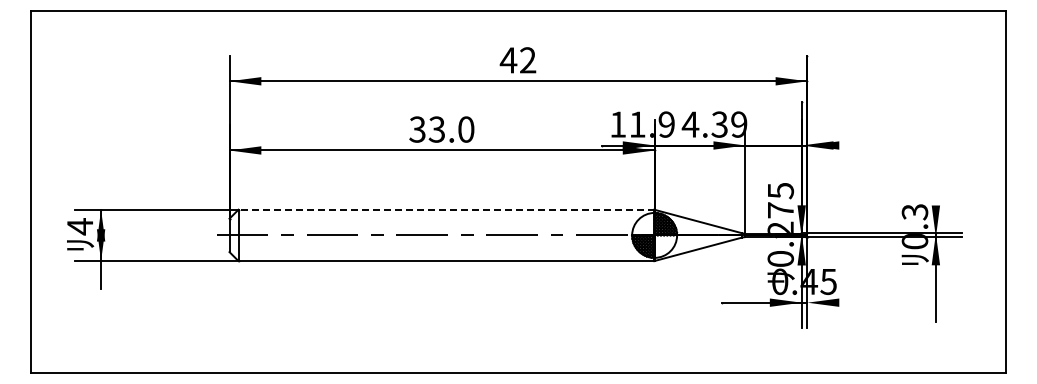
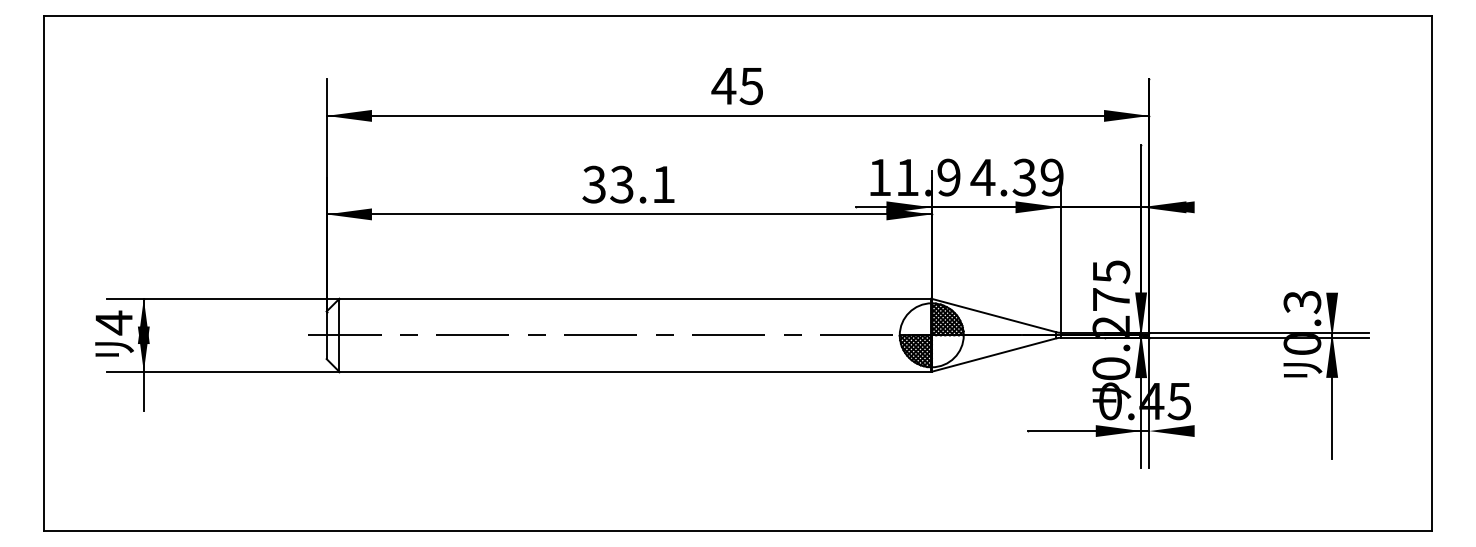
text: (527, 60) -> (750, 86), 42 -> 45
text: (466, 129) -> (663, 184), 33.0 -> 33.1
line: (446, 209) -> (635, 298), dashed -> solid

